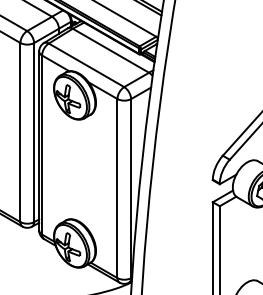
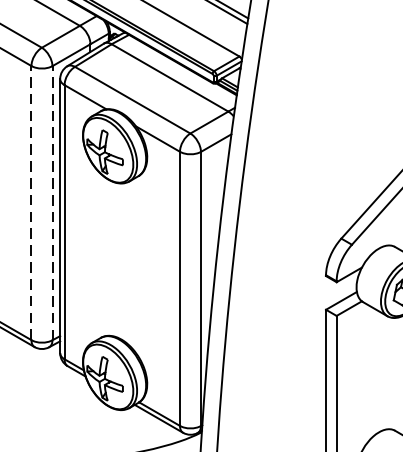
line: (20, 132) -> (31, 203), solid -> dashed
line: (34, 132) -> (53, 203), solid -> dashed

